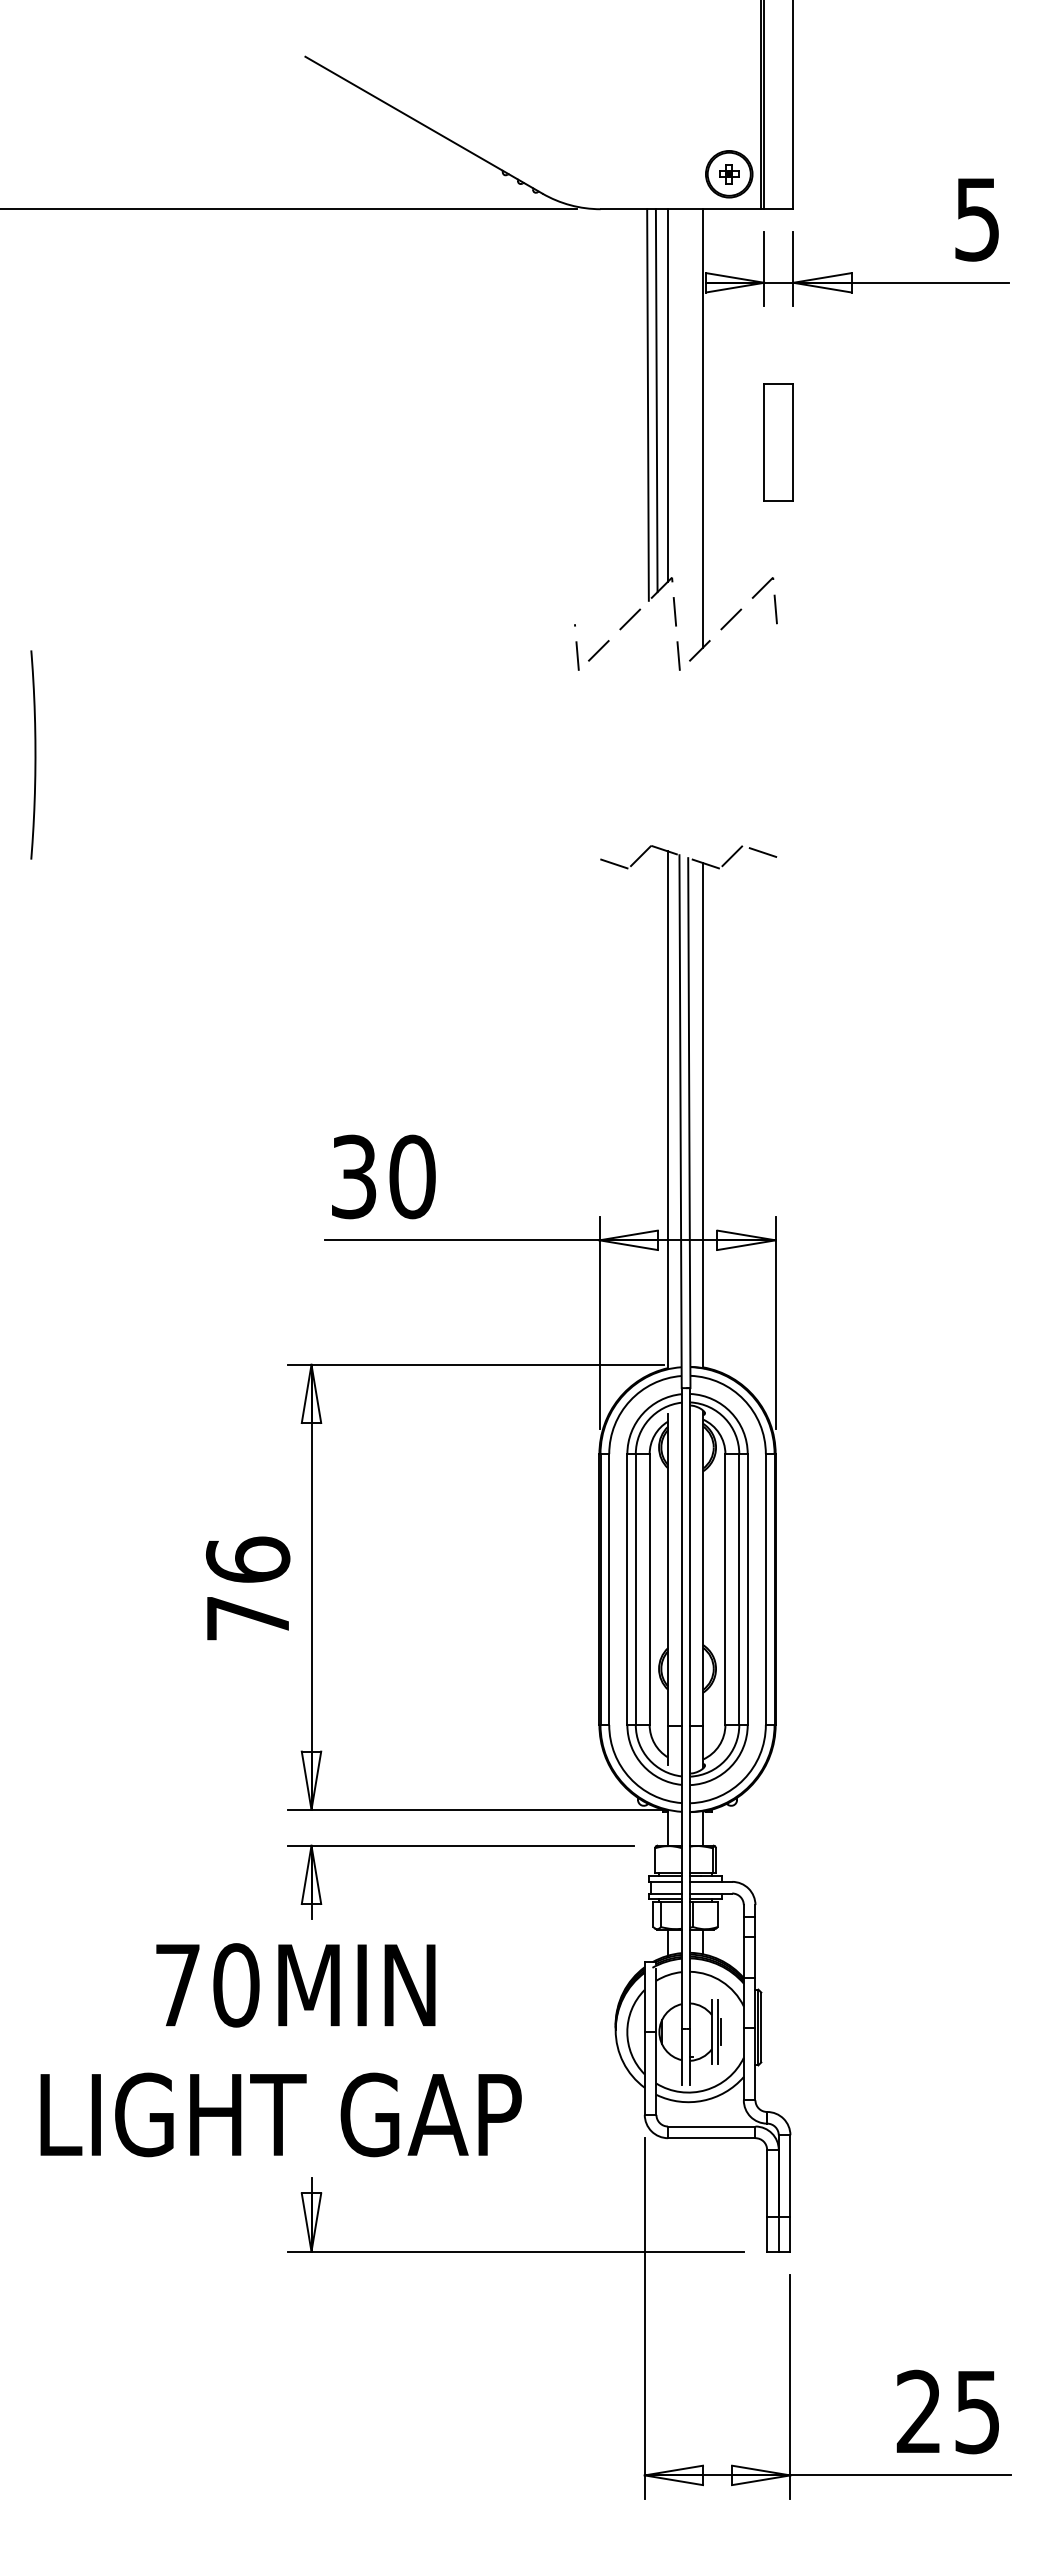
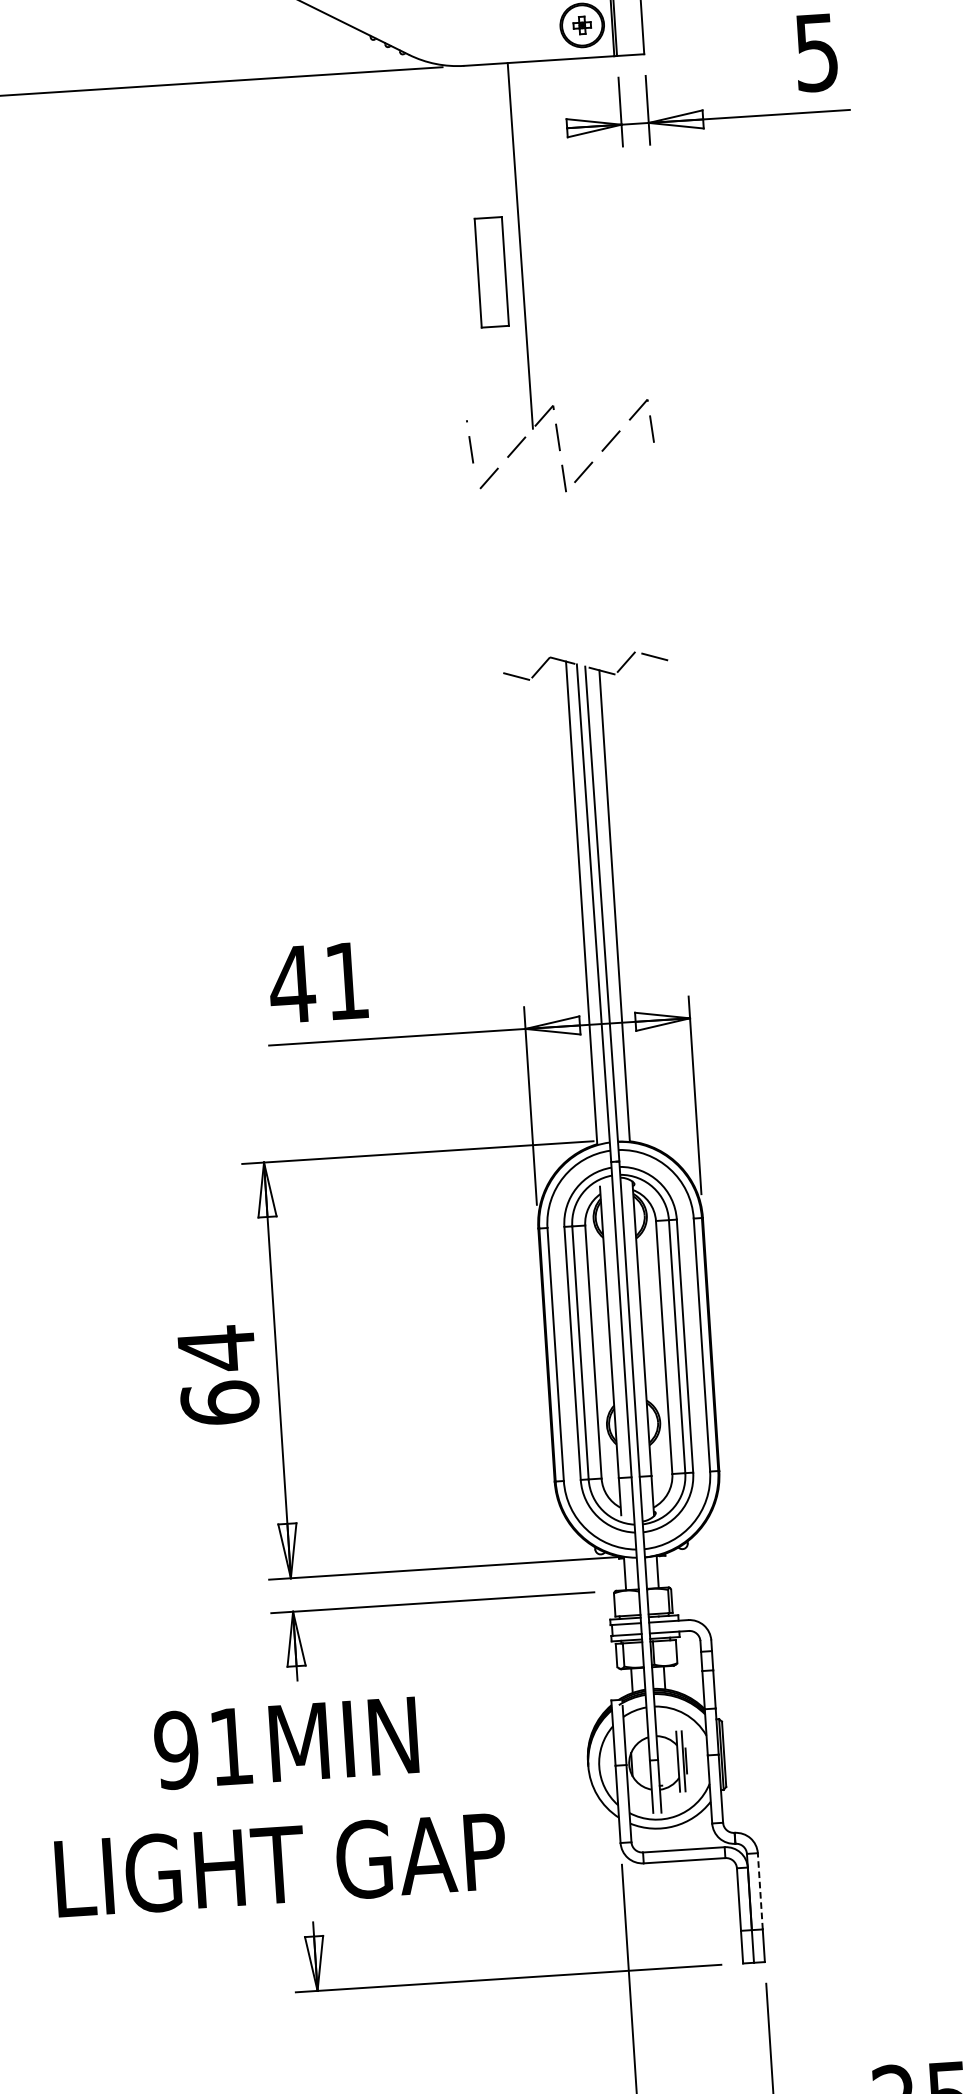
line: (668, 395) -> (538, 235), removed
line: (656, 400) -> (527, 241), removed
line: (703, 428) -> (573, 264), removed
part: (778, 442) -> (491, 272), moved
line: (576, 647) -> (469, 441), moved
text: (382, 1176) -> (318, 982), 30 -> 41
text: (247, 1588) -> (217, 1375), 76 -> 64
text: (206, 1985) -> (203, 1748), 70 -> 91
line: (790, 2176) -> (760, 1891), solid -> dashed

